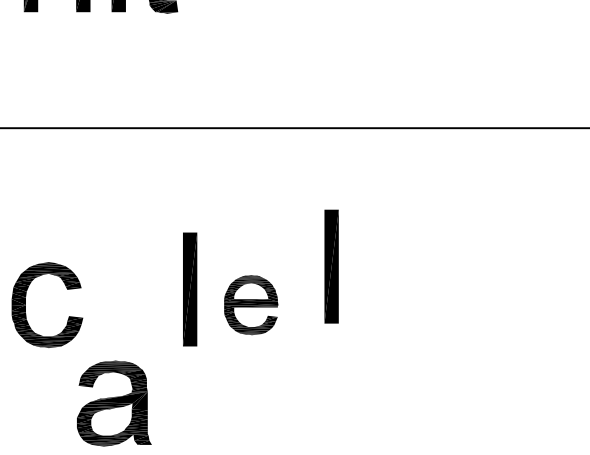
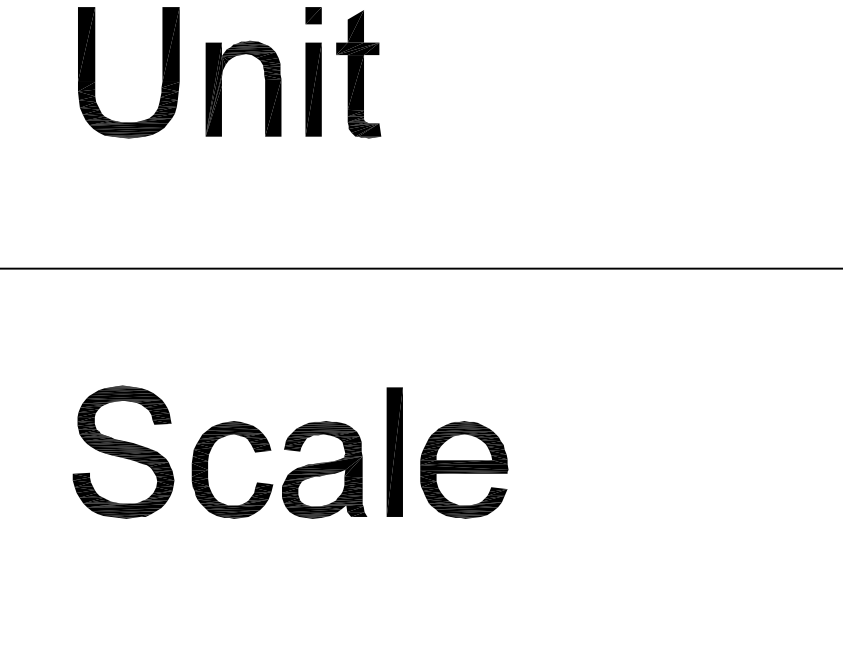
part: (331, 266) -> (555, 425), removed
part: (251, 304) -> (464, 469), size x1.43
part: (114, 403) -> (324, 469), moved

